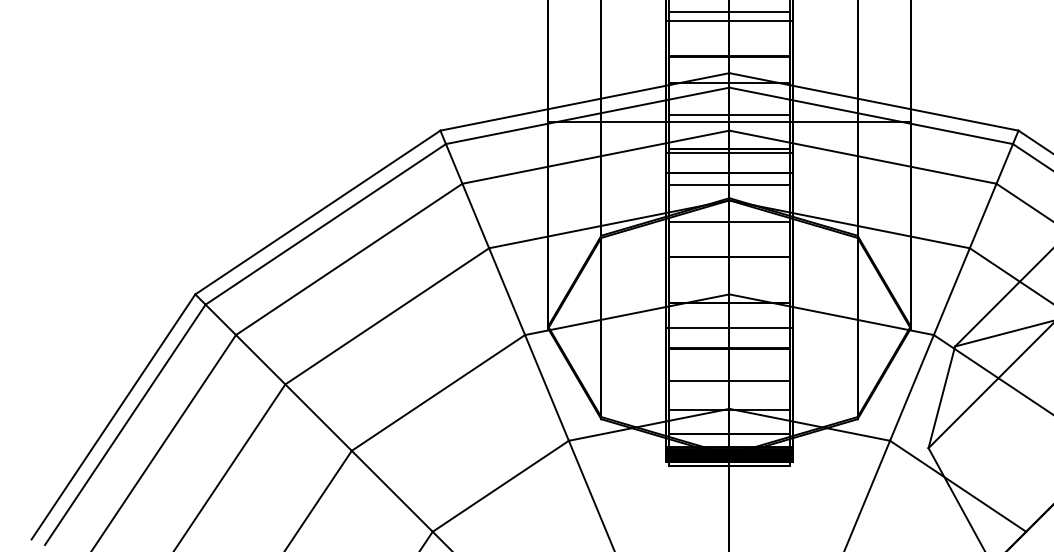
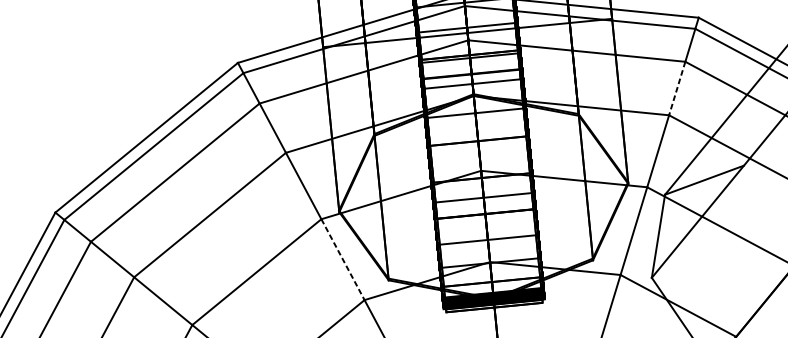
line: (983, 216) -> (677, 88), solid -> dashed
line: (547, 388) -> (343, 260), solid -> dashed

